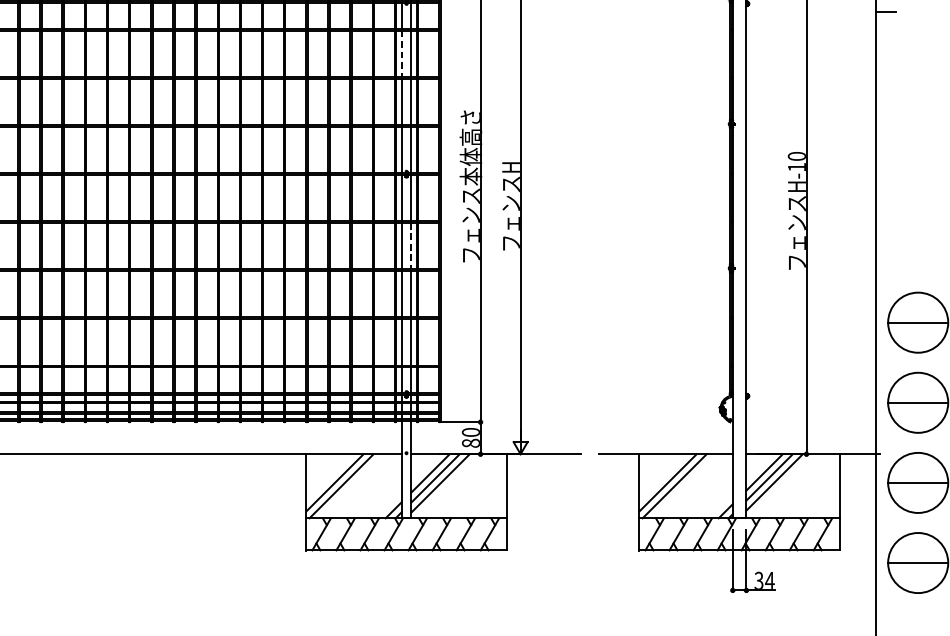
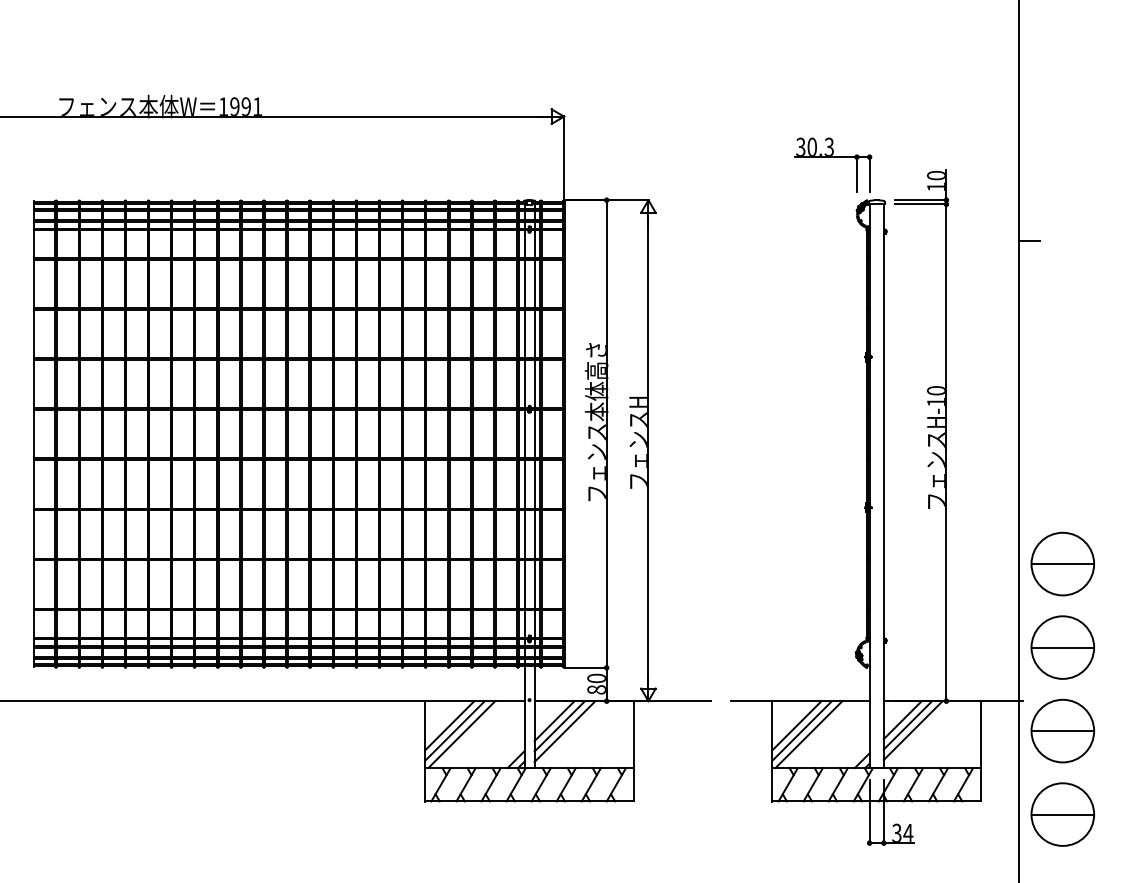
line: (401, 54) -> (524, 284), dashed -> solid
line: (411, 246) -> (534, 484), dashed -> solid
line: (329, 477) -> (449, 725), added
line: (662, 477) -> (796, 725), added

